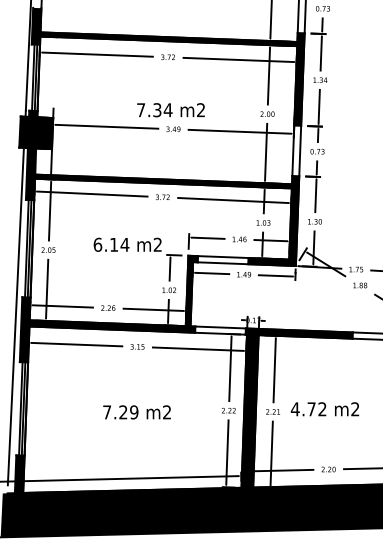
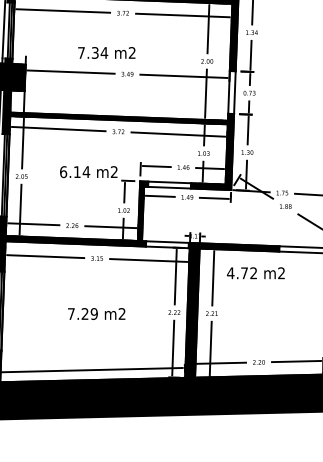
text: (170, 110) -> (106, 53), moved
text: (324, 409) -> (255, 273), moved

